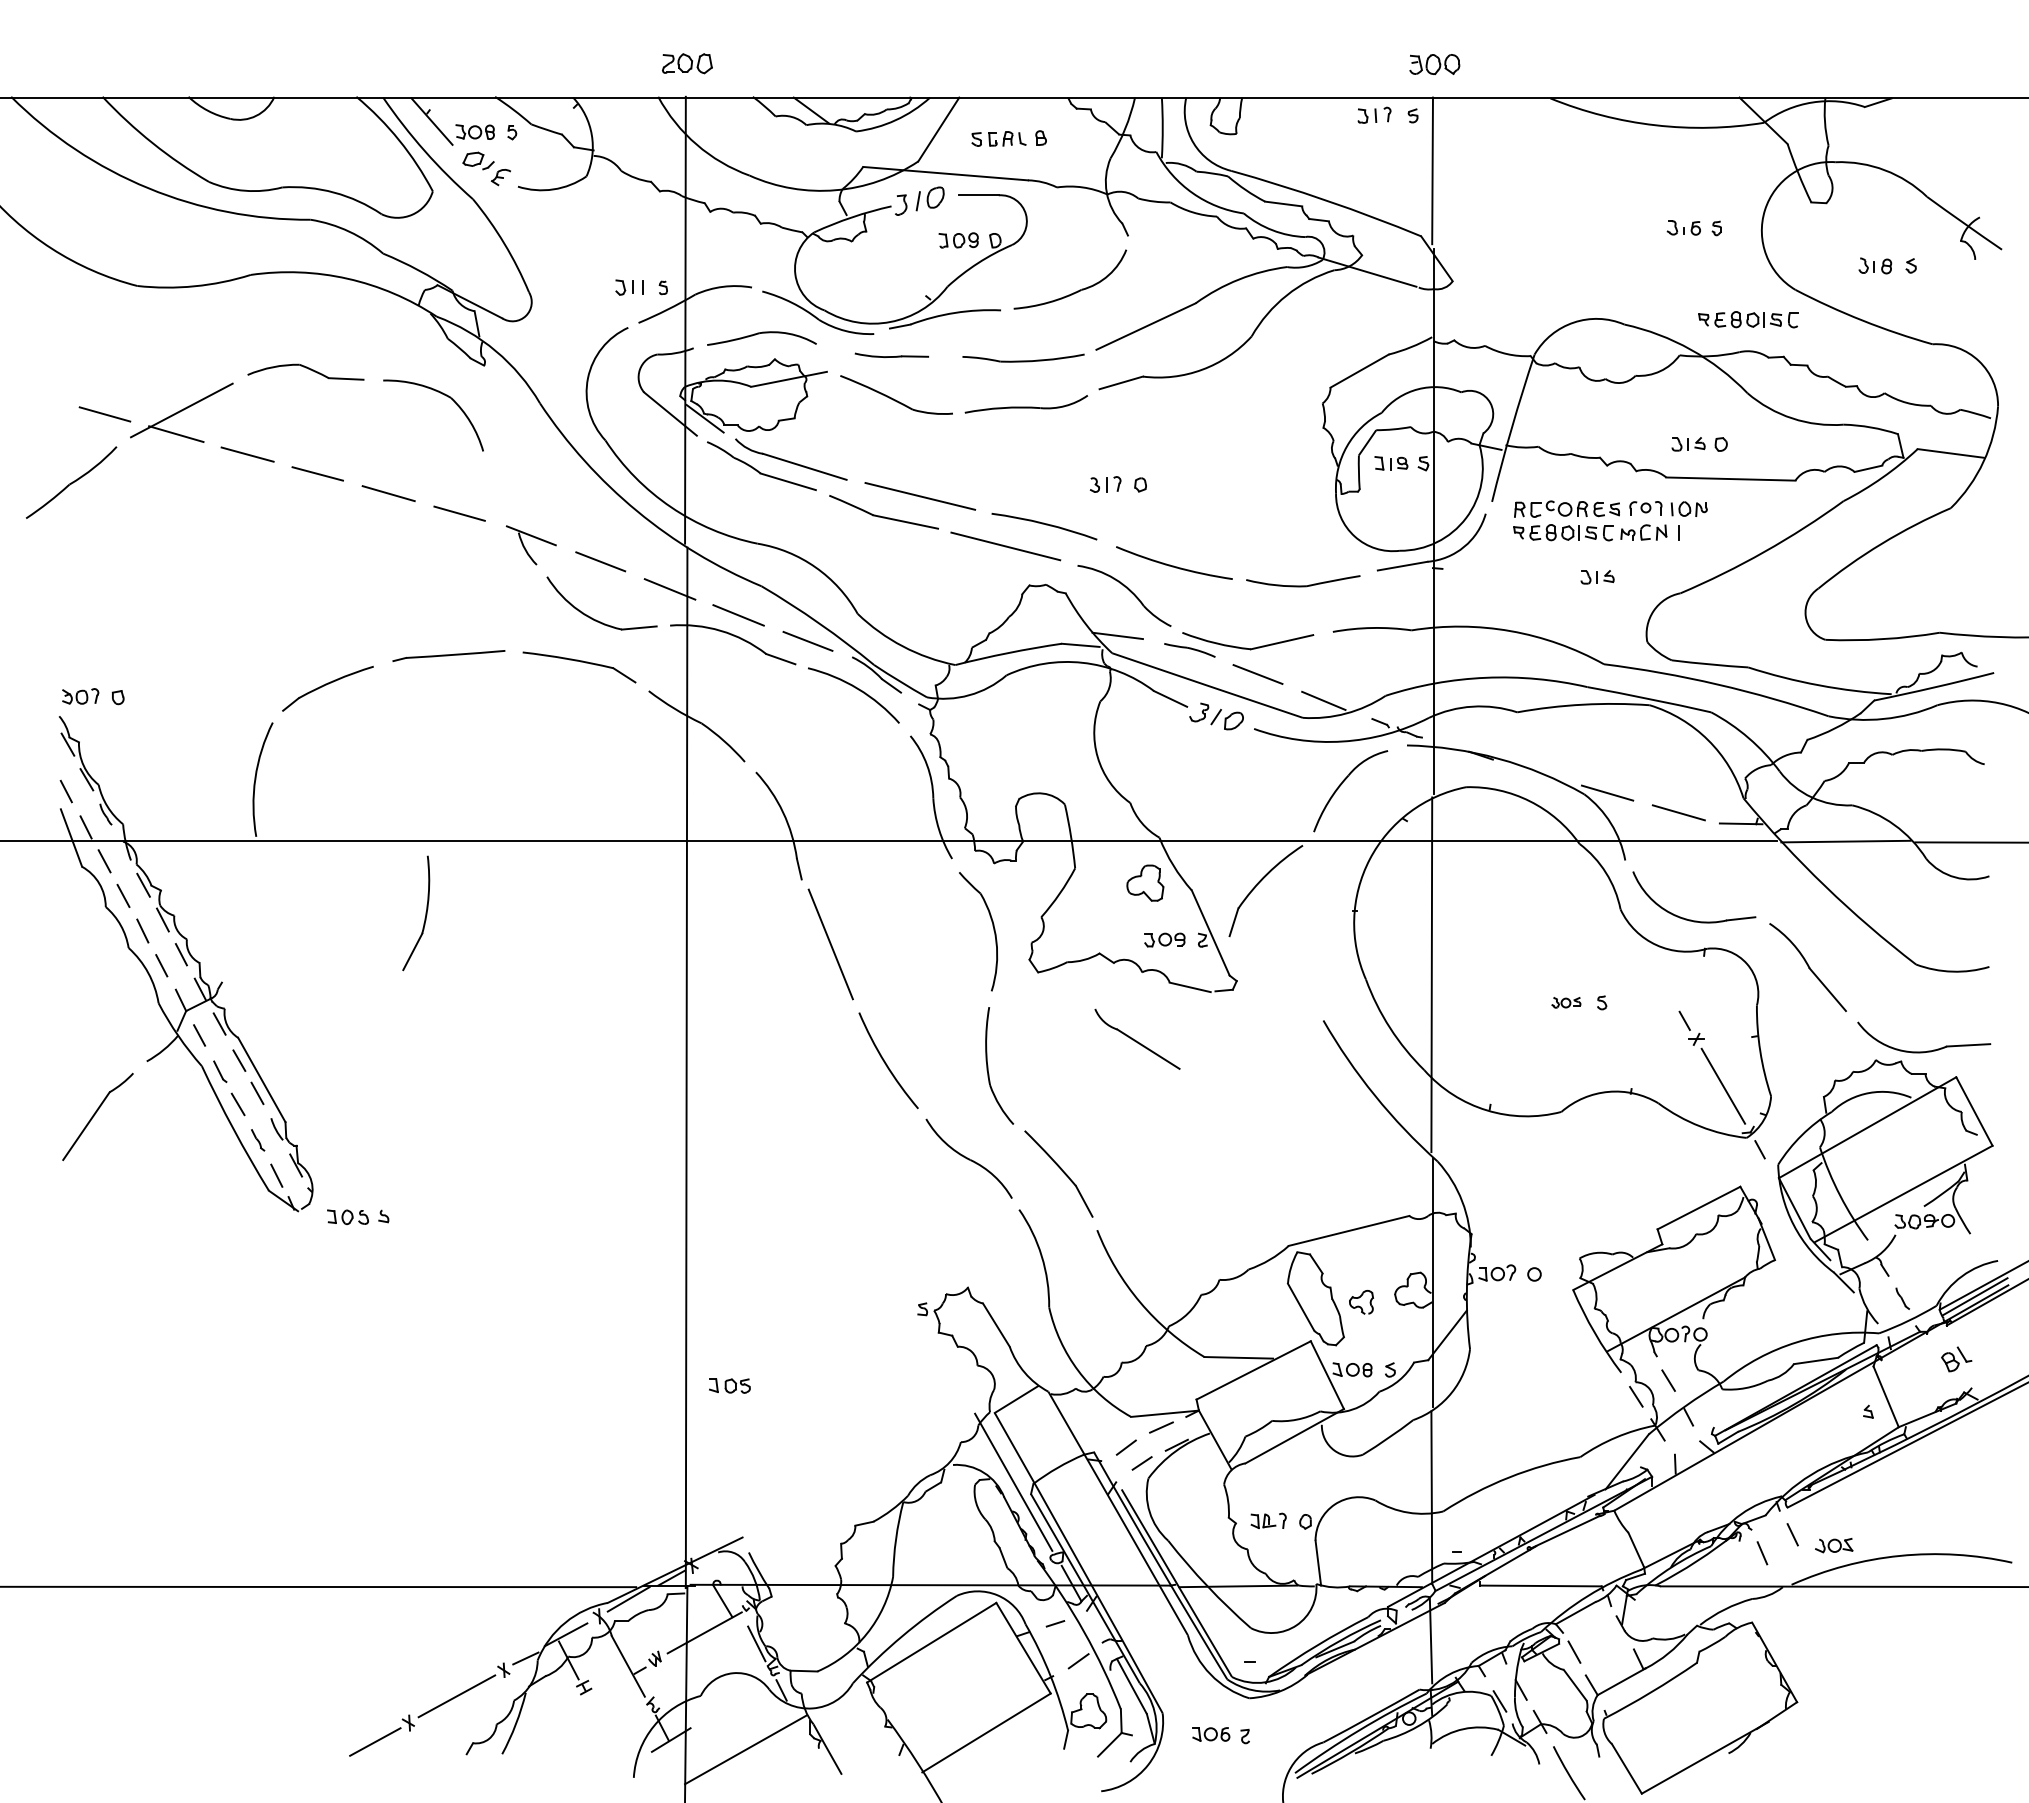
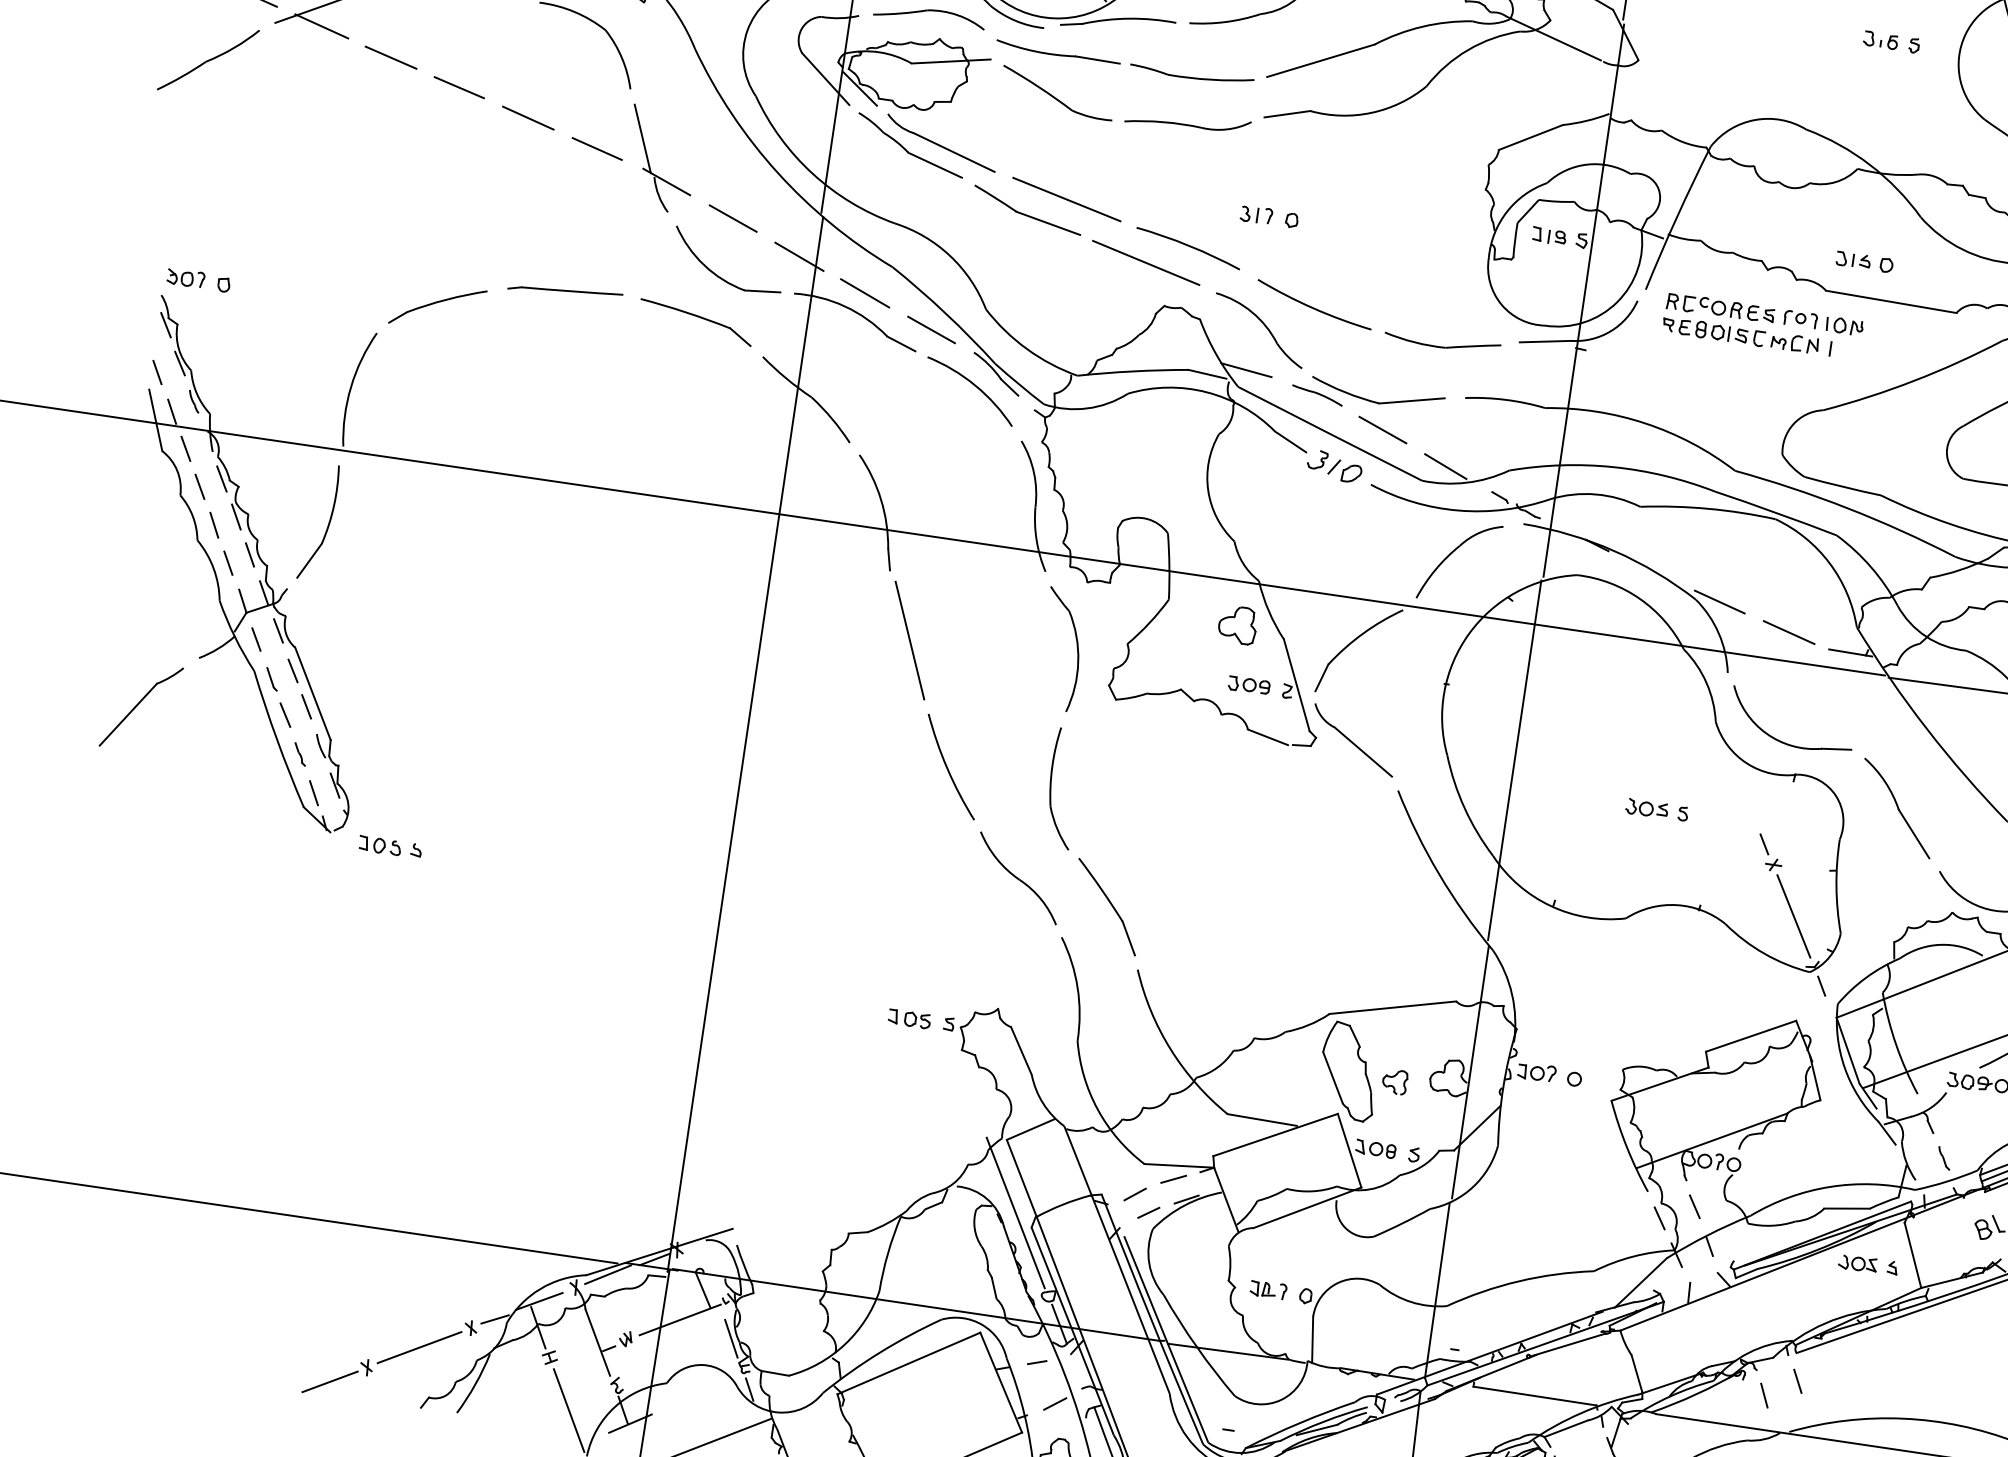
part: (1748, 319) -> (1932, 142), removed
part: (891, 355) -> (1058, 52), size x1.67
line: (501, 497) -> (642, 138), added
part: (1597, 577) -> (1741, 381), removed
part: (425, 913) -> (328, 523), moved
part: (1566, 1002) -> (1647, 808), size x1.43
part: (1137, 1038) -> (1353, 739), moved
part: (729, 1385) -> (909, 1018), moved
part: (1834, 1545) -> (1858, 1263), moved
line: (609, 1735) -> (568, 1409), added

